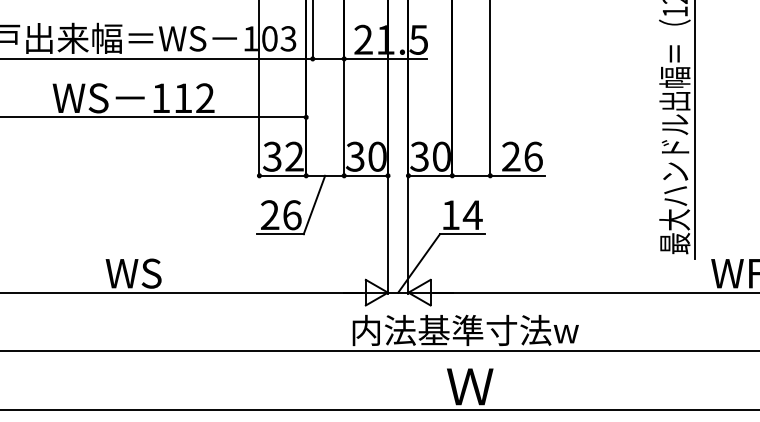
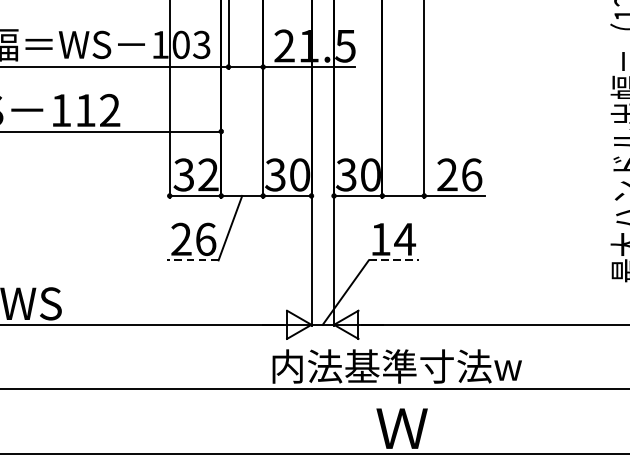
line: (279, 234) -> (191, 260), solid -> dashed
line: (462, 234) -> (393, 260), solid -> dashed

